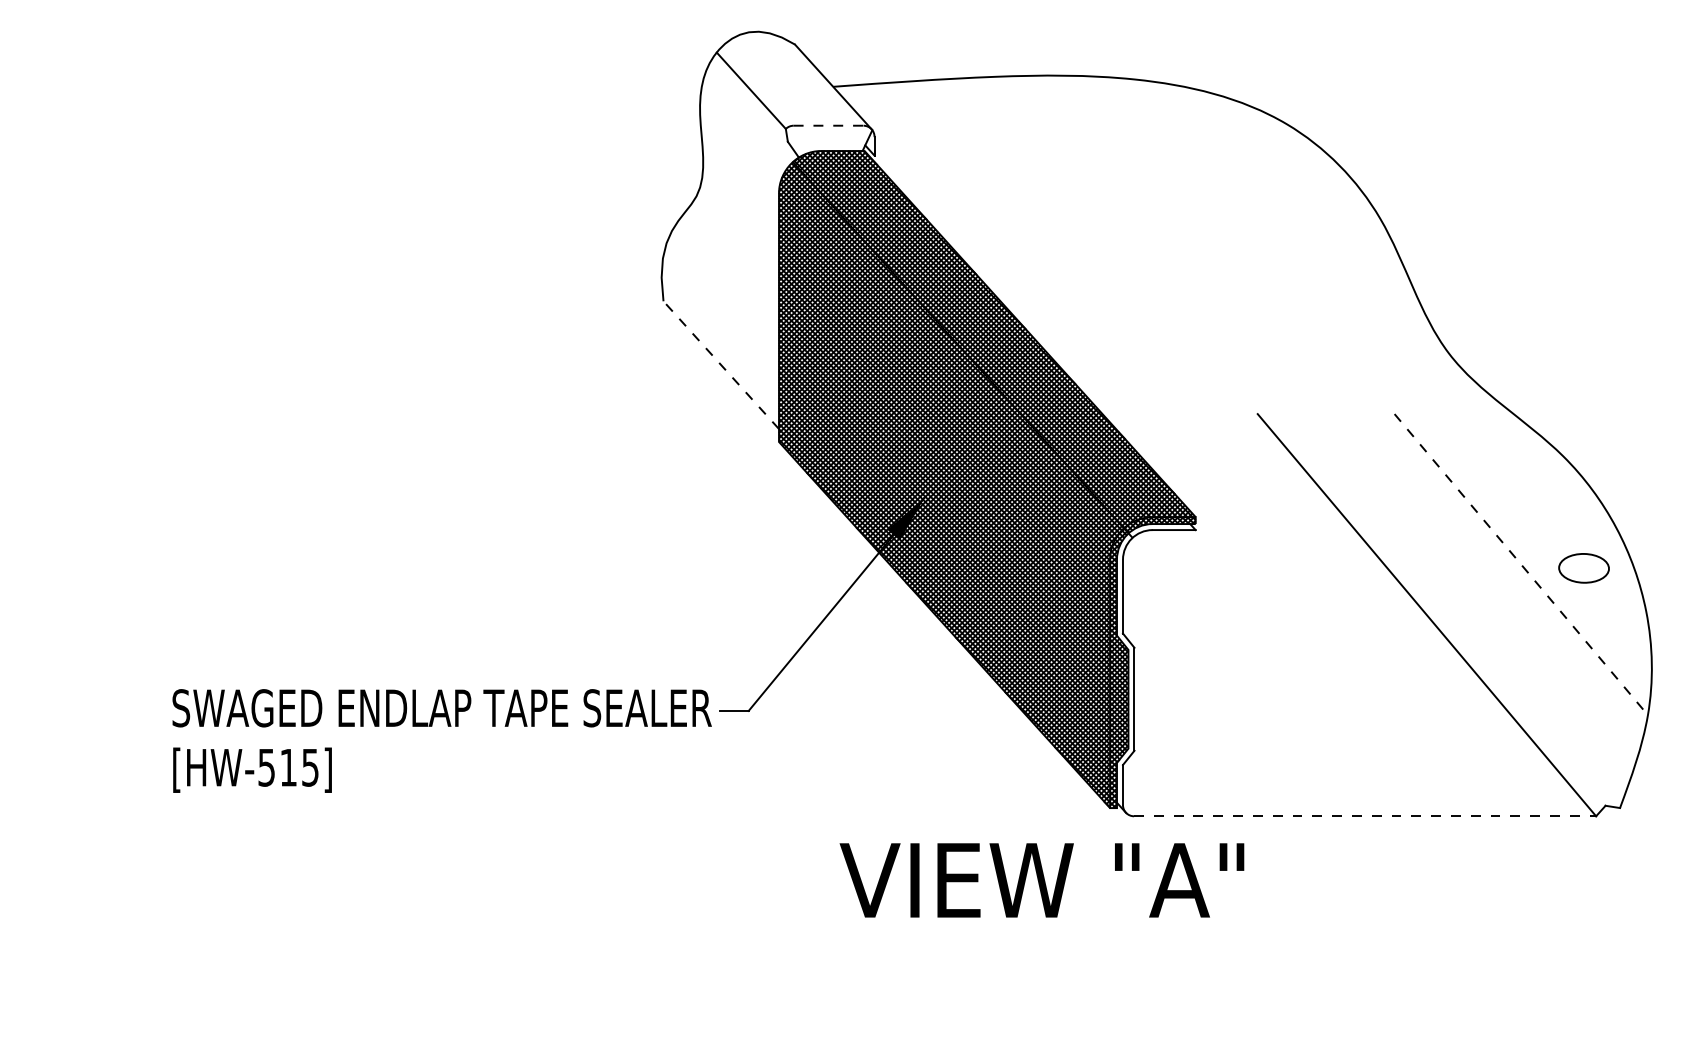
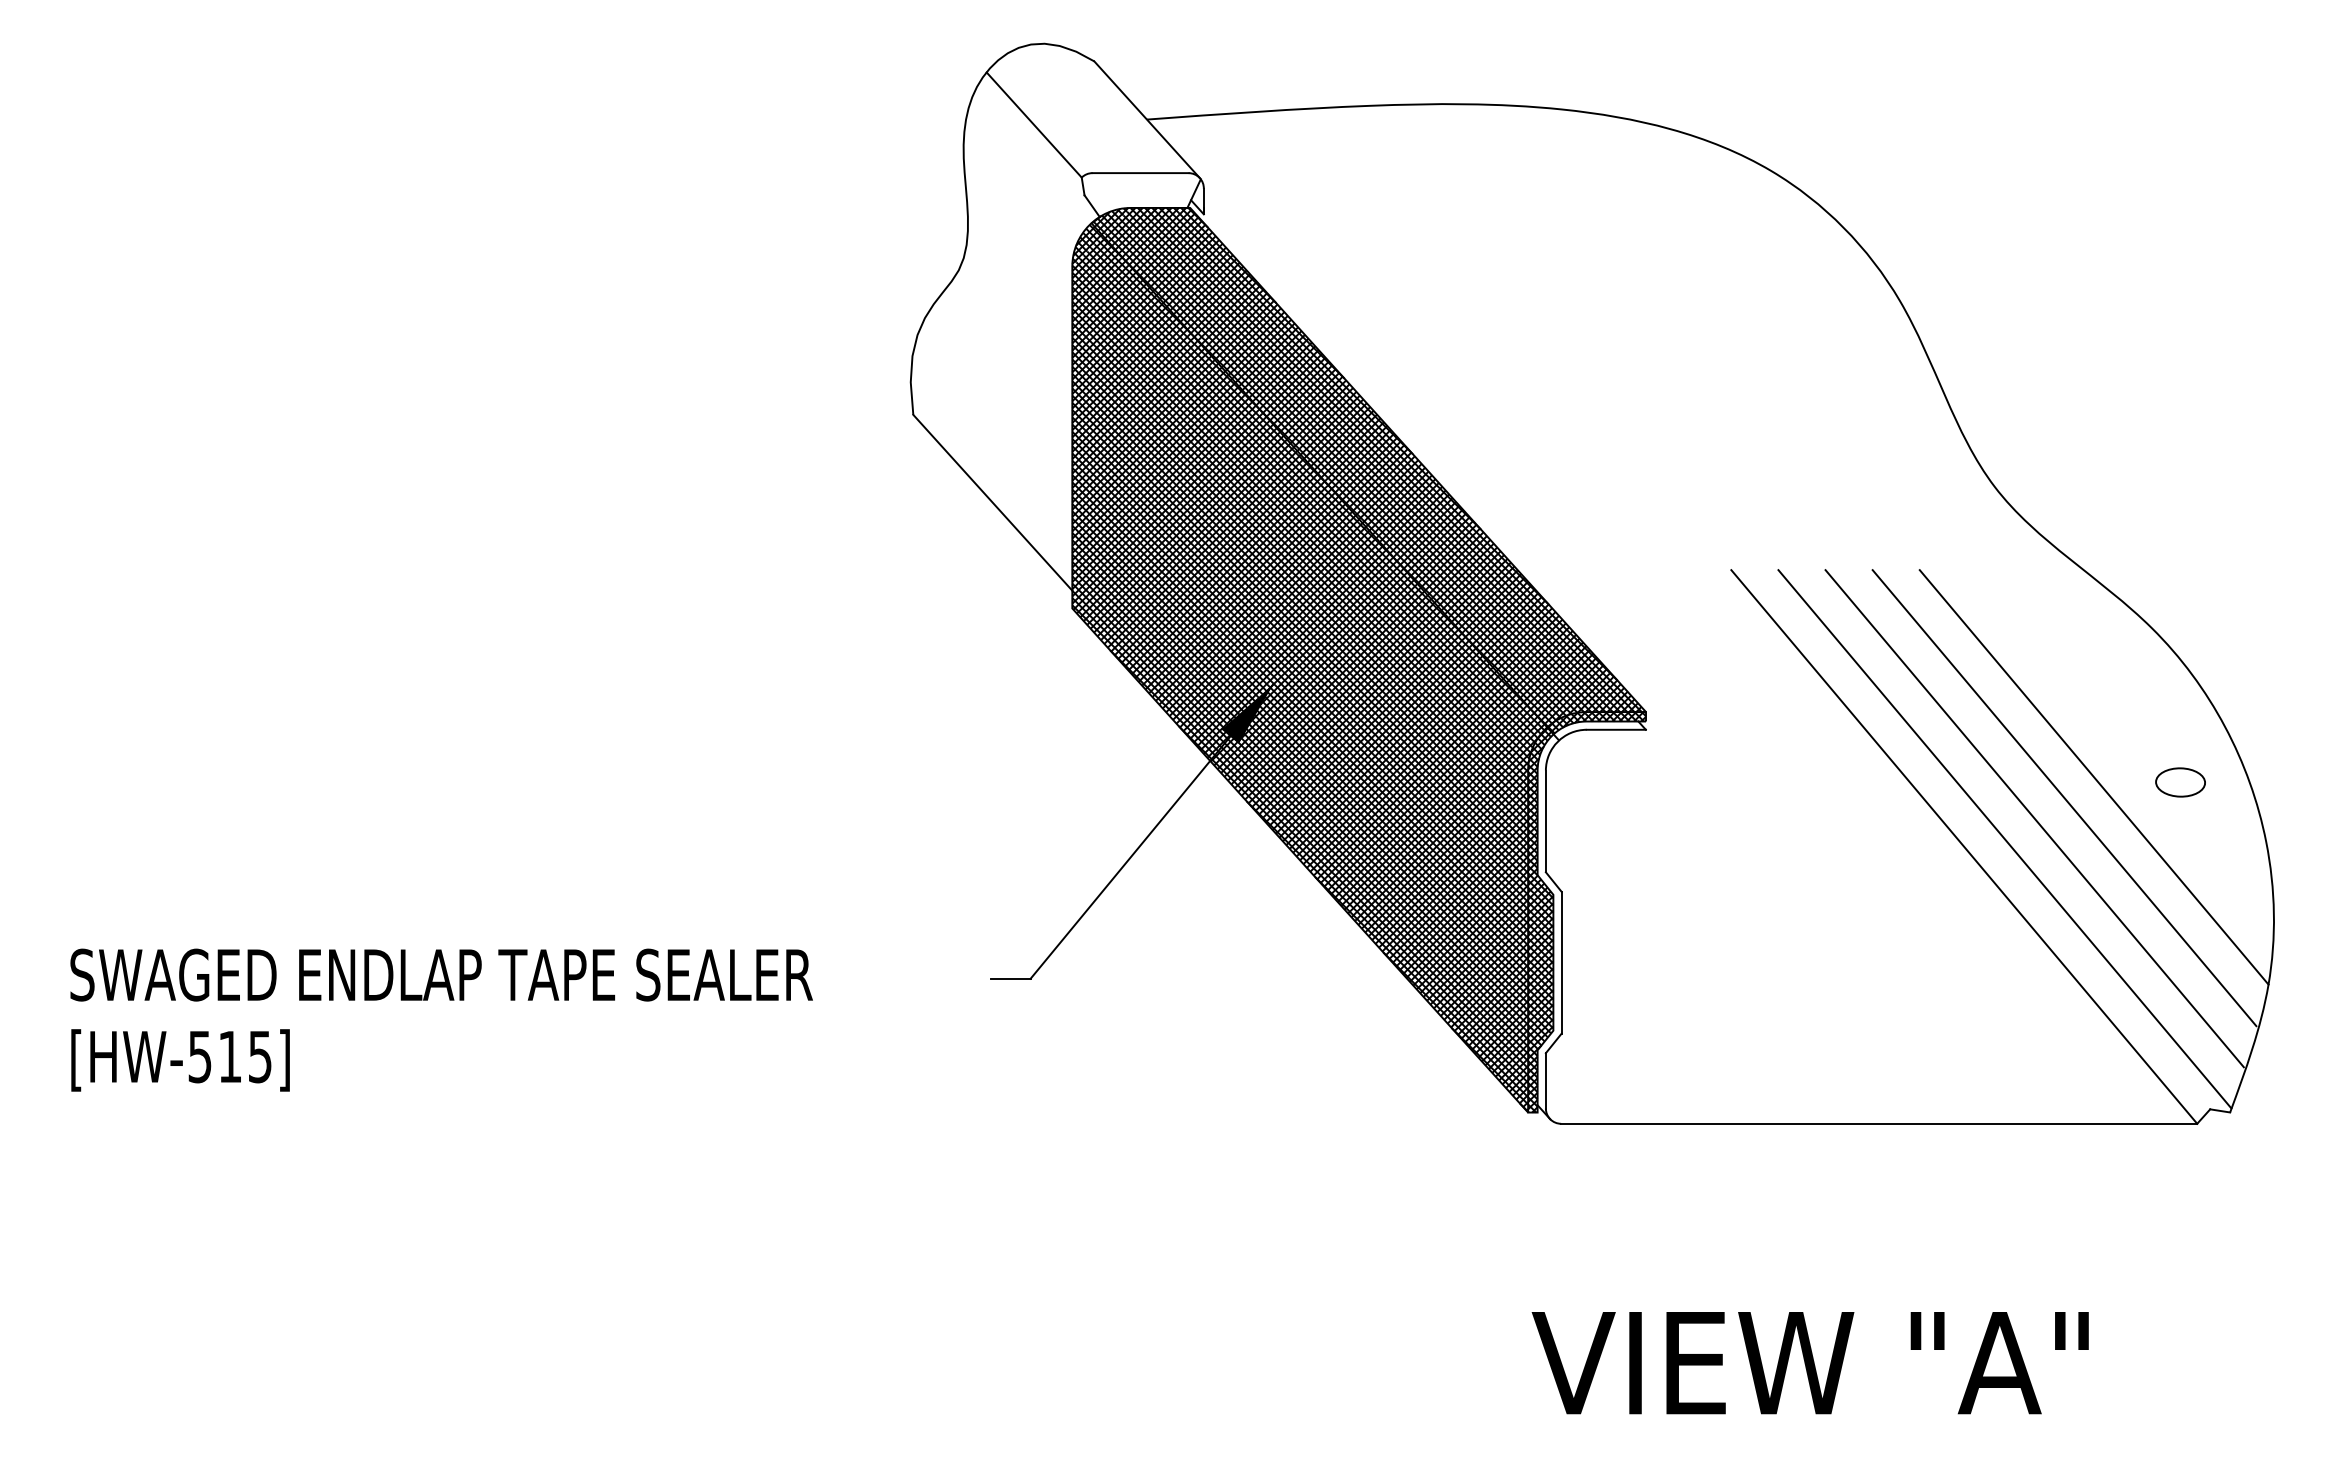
line: (829, 125) -> (1141, 173), dashed -> solid
line: (721, 364) -> (992, 502), dashed -> solid
line: (1521, 564) -> (2094, 777), dashed -> solid
part: (1583, 568) -> (2180, 782), size x0.71
line: (1499, 579) -> (2064, 798), added
line: (1477, 594) -> (2034, 818), added
line: (1456, 609) -> (2004, 839), added
text: (442, 740) -> (441, 1019), moved
line: (1365, 816) -> (1879, 1123), dashed -> solid
text: (1041, 880) -> (1809, 1363), moved

